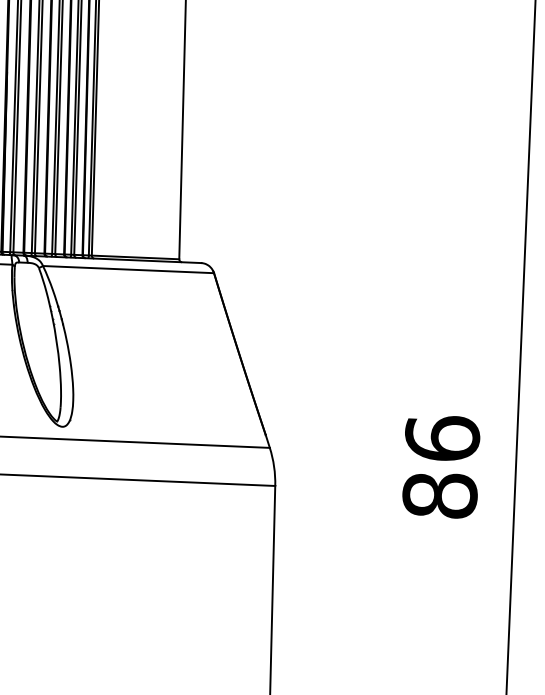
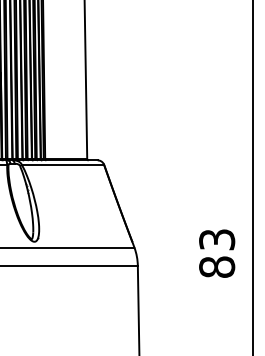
text: (443, 438) -> (217, 239), 86 -> 83

